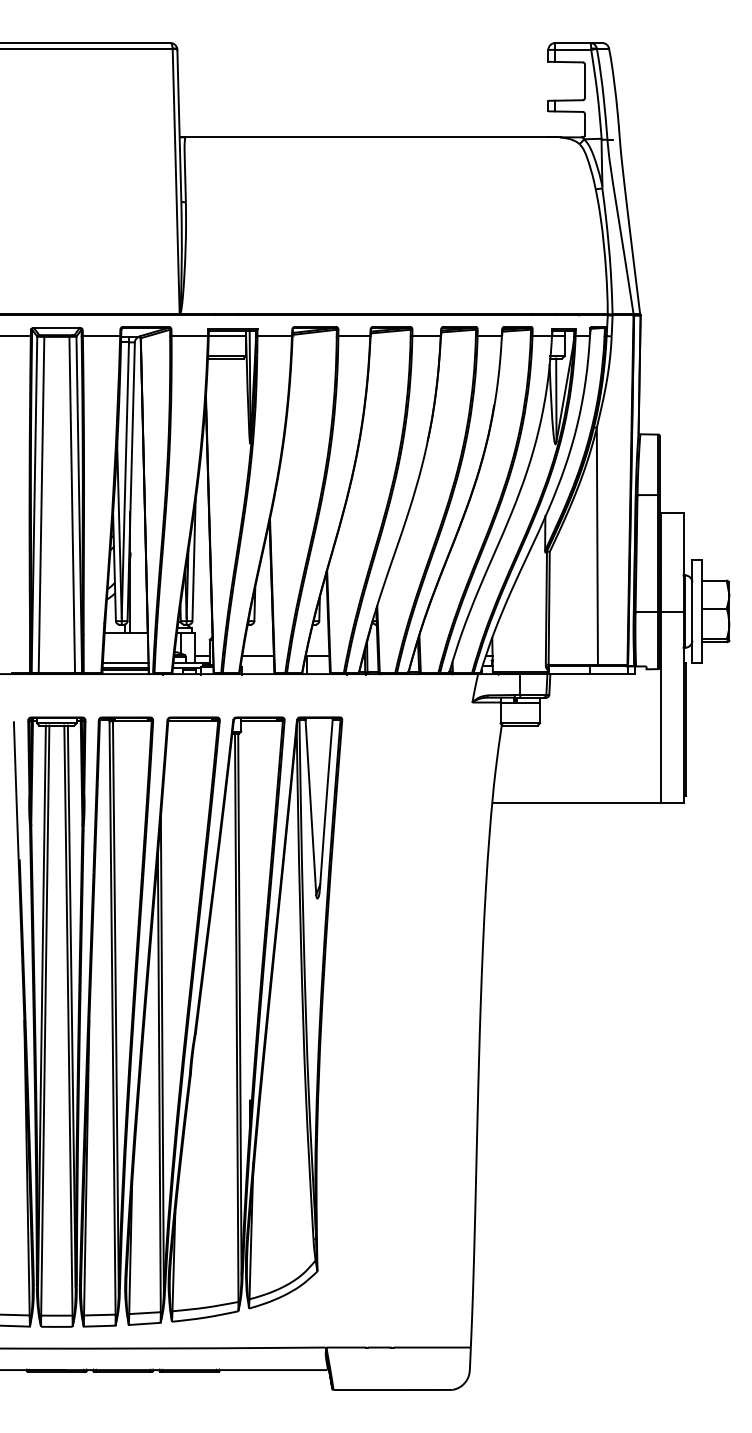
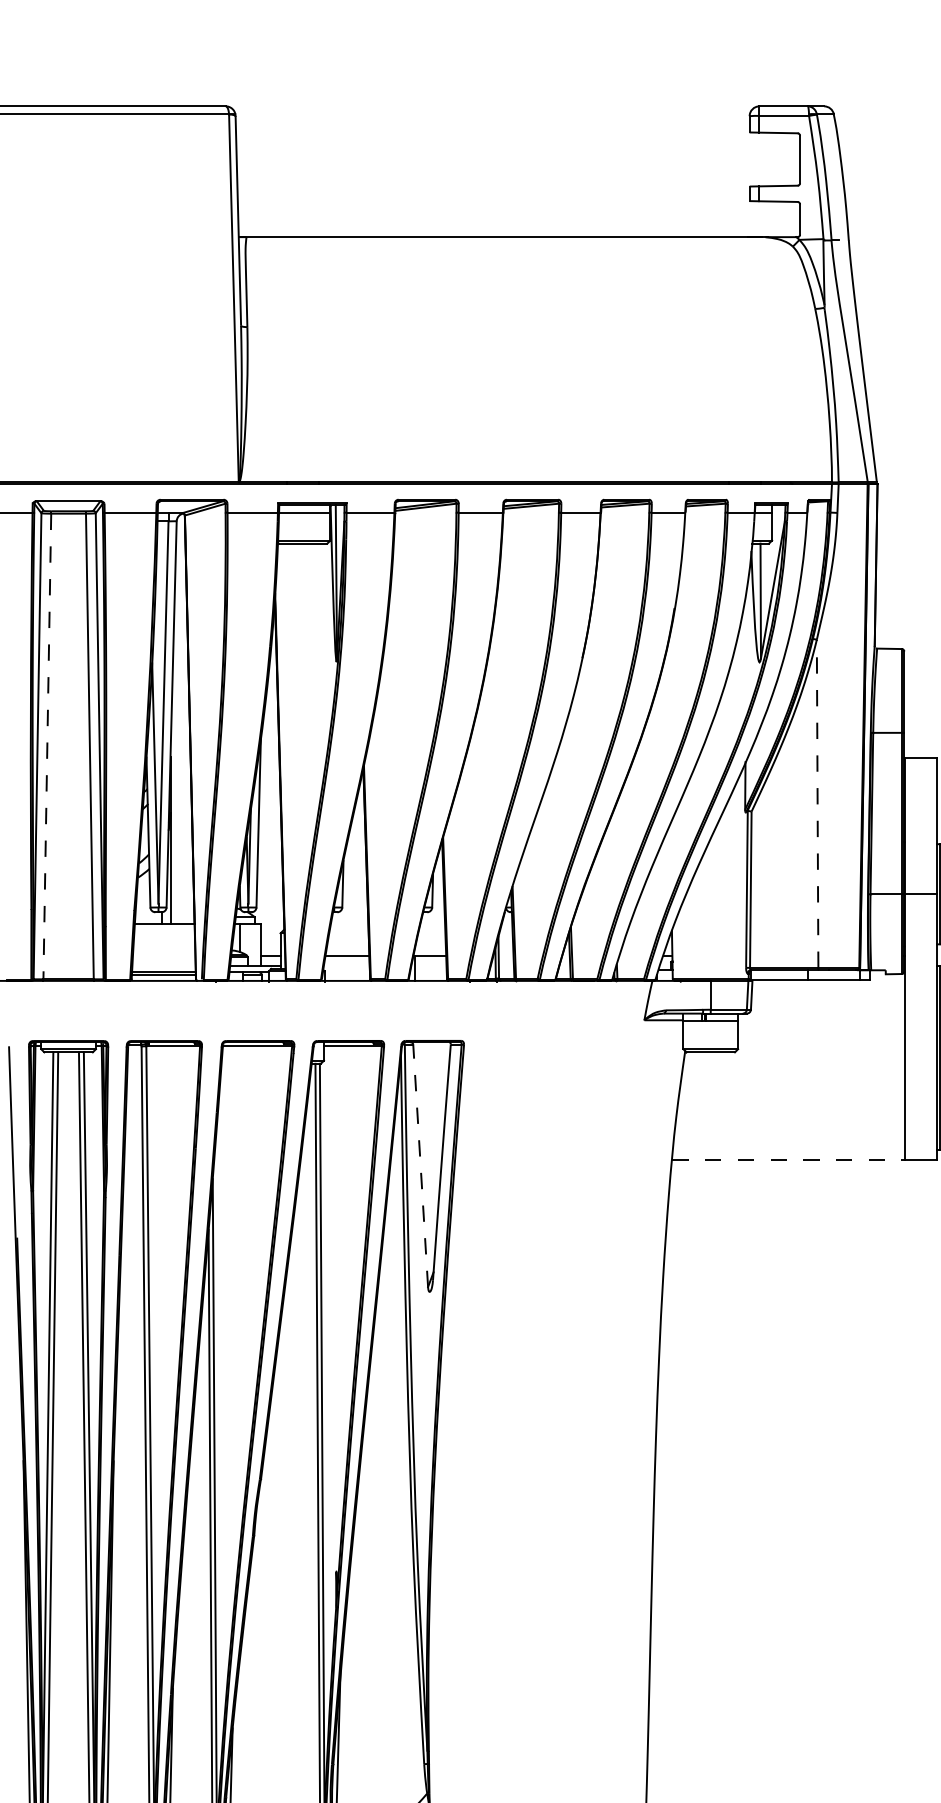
line: (41, 505) -> (47, 747), solid -> dashed
line: (597, 545) -> (817, 802), solid -> dashed
line: (125, 663) -> (163, 966), removed
line: (576, 803) -> (788, 1160), solid -> dashed
line: (310, 807) -> (420, 1165), solid -> dashed

